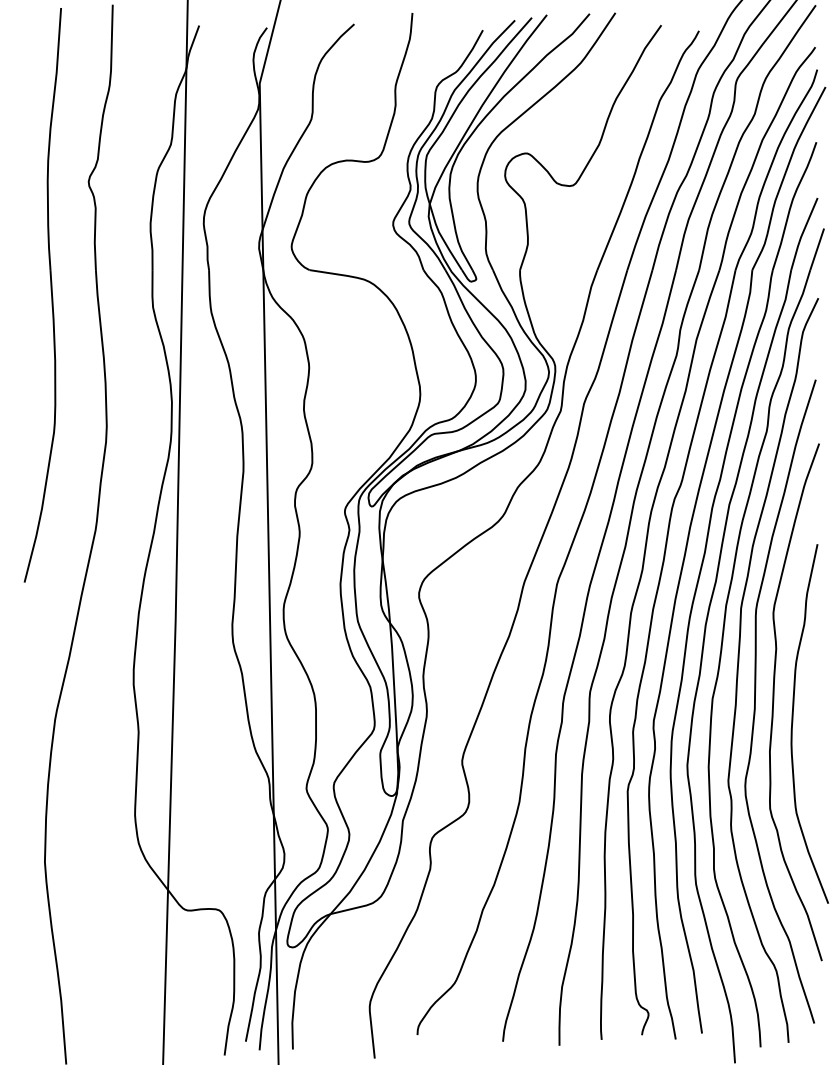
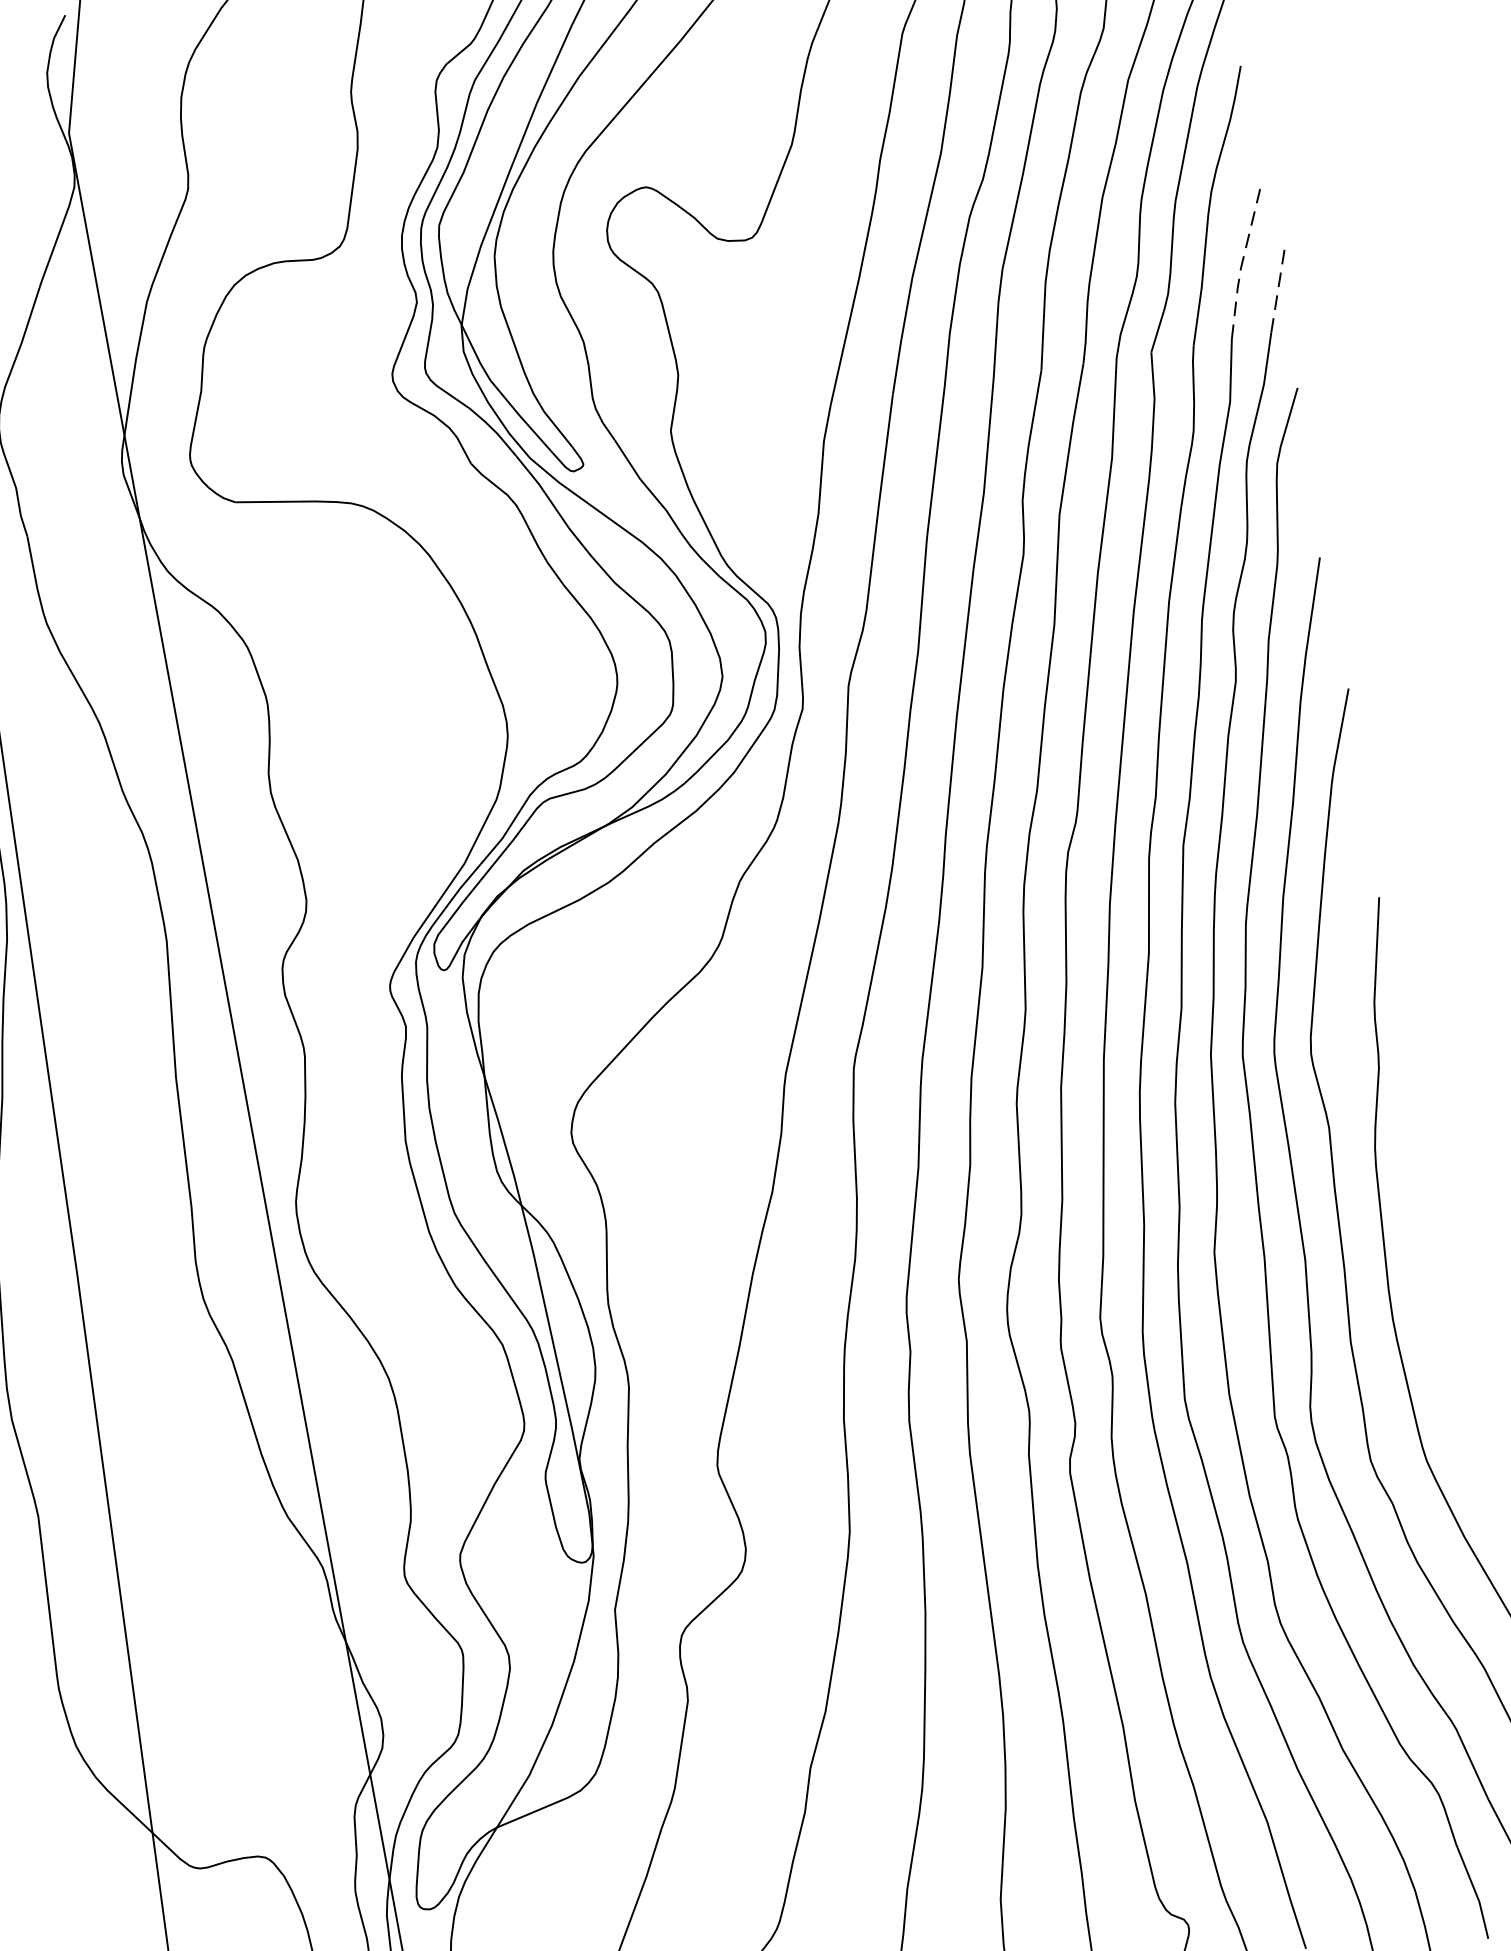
line: (802, 234) -> (1243, 261), solid -> dashed
line: (817, 249) -> (1279, 287), solid -> dashed

